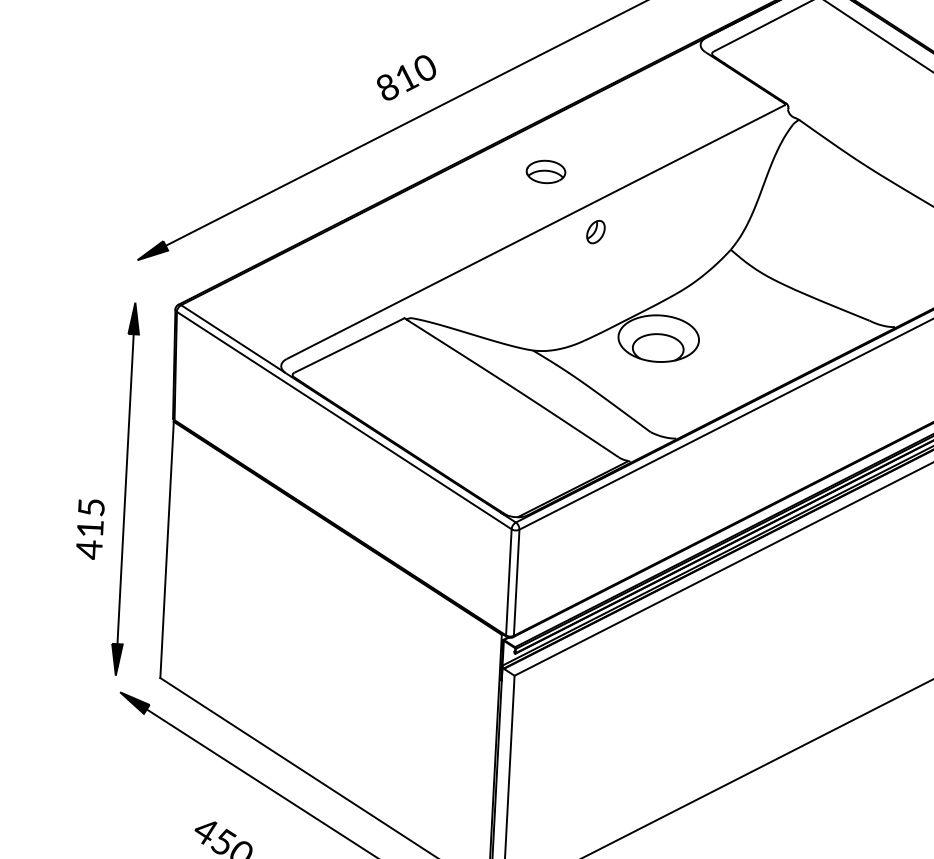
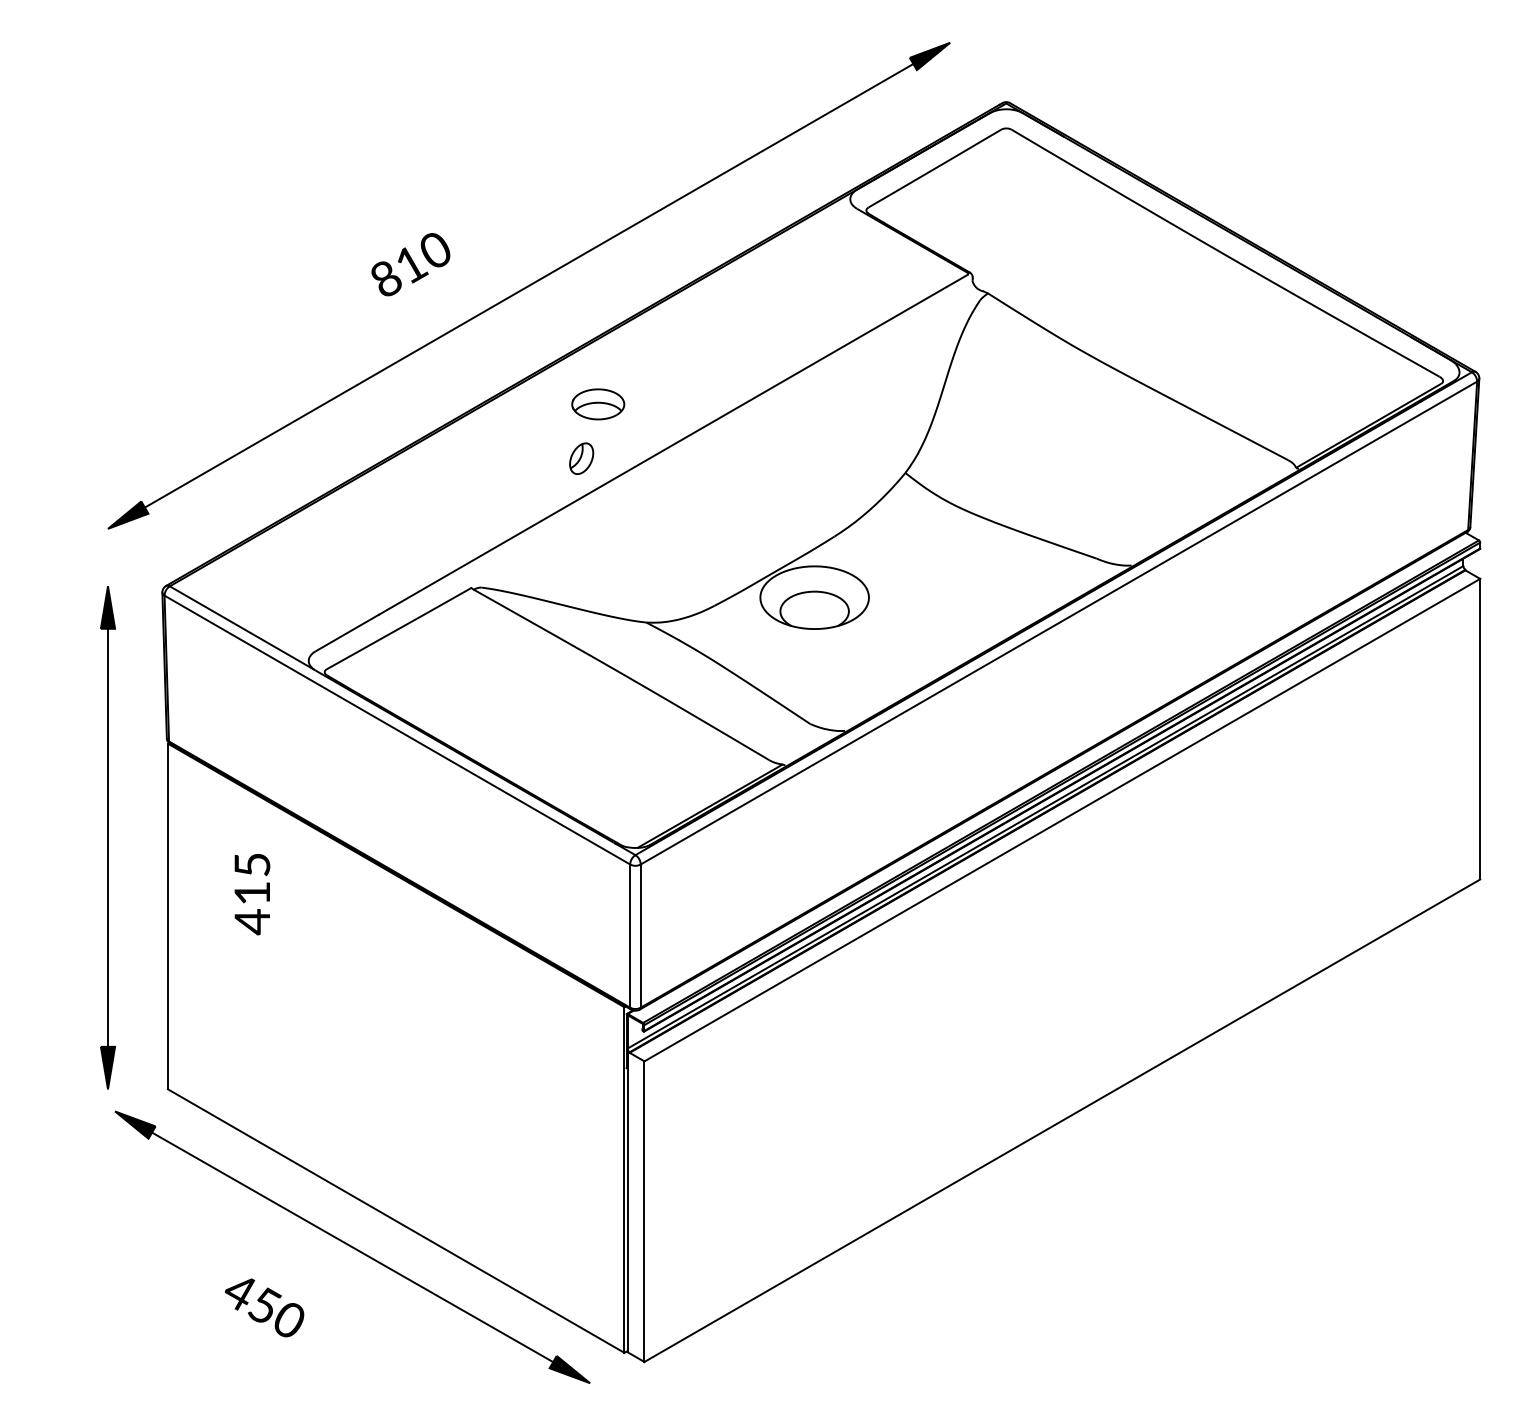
text: (406, 77) -> (410, 264), moved
part: (546, 172) -> (598, 404), moved
part: (595, 231) -> (581, 458), moved
text: (90, 529) -> (252, 894), moved

